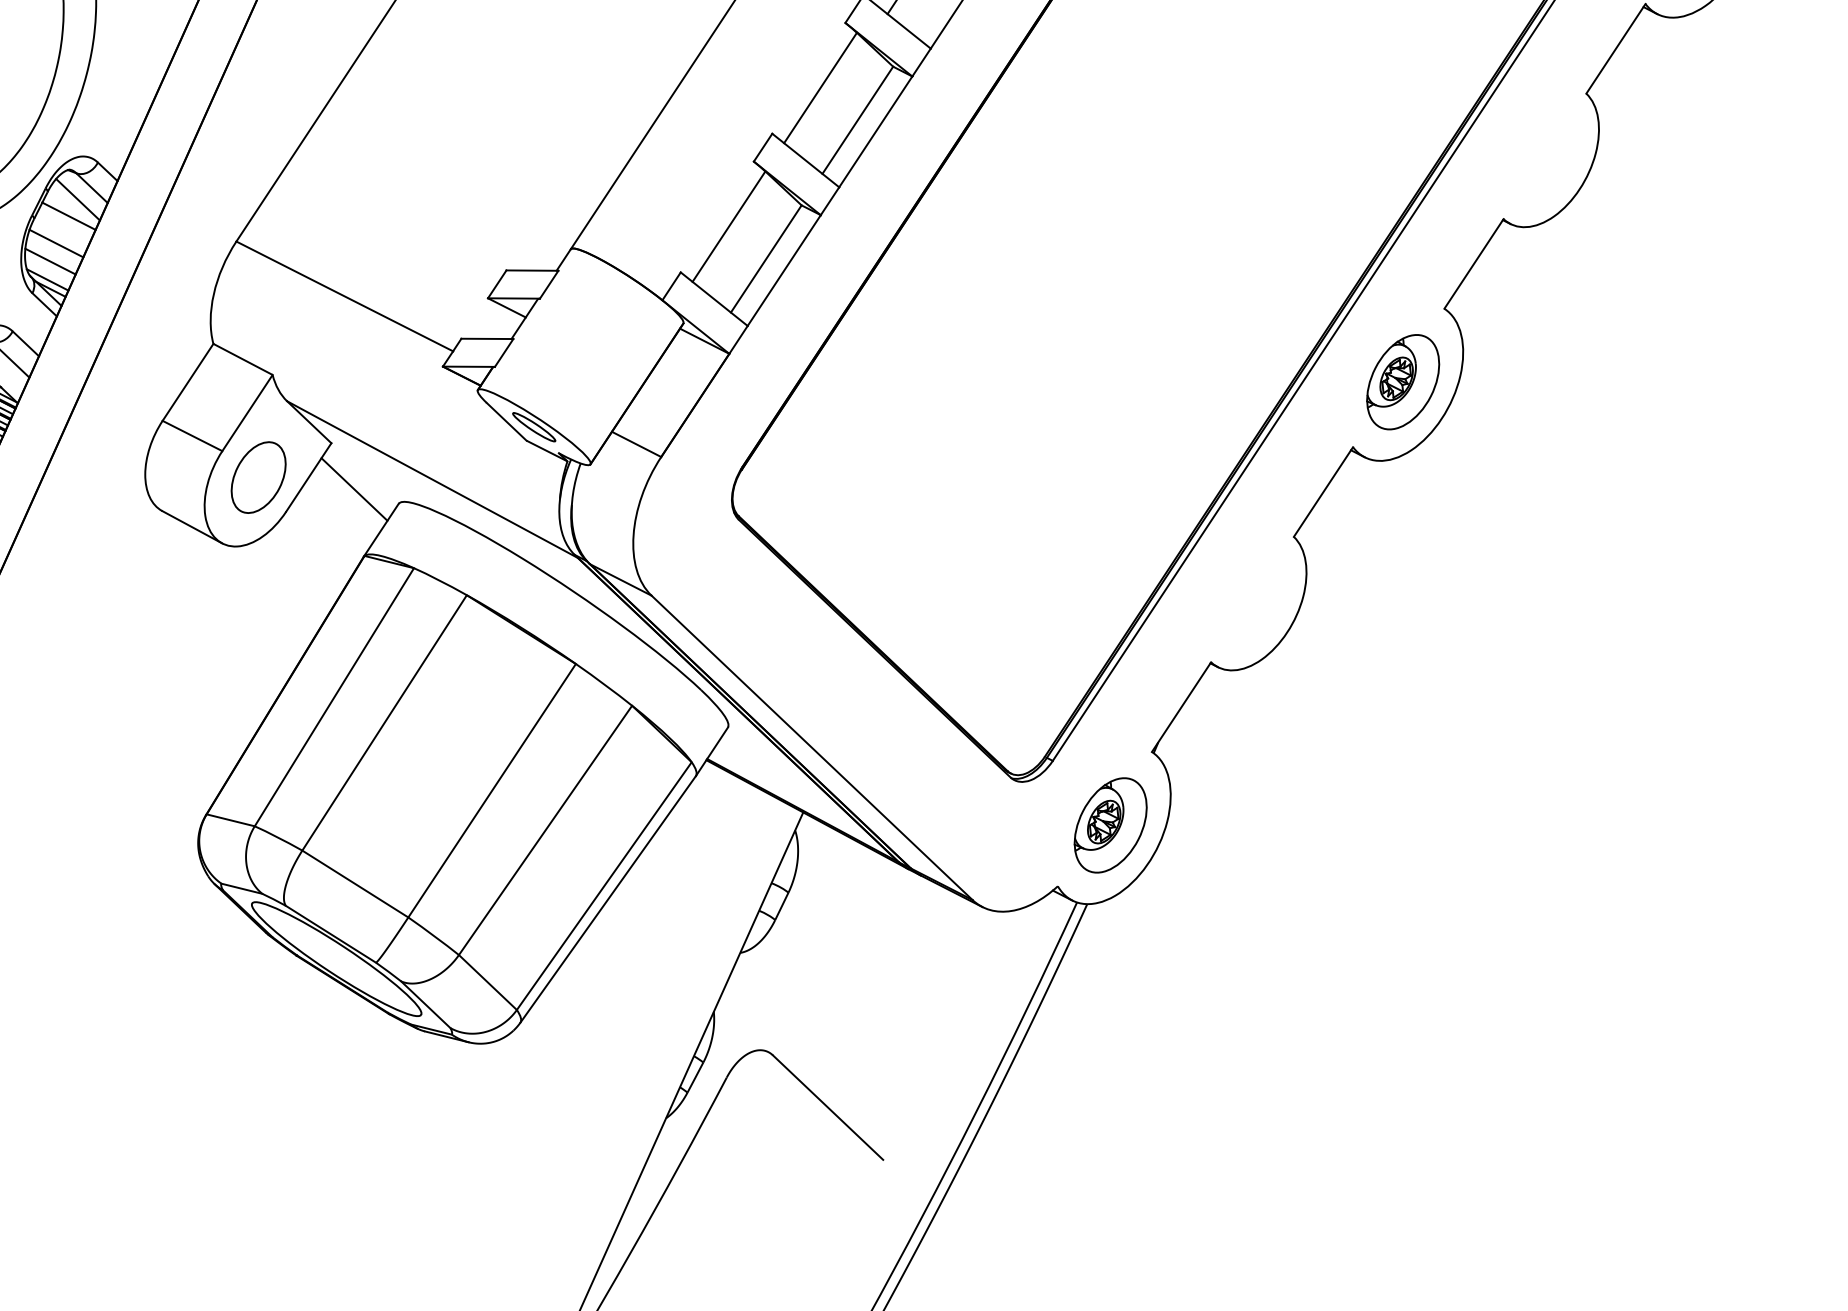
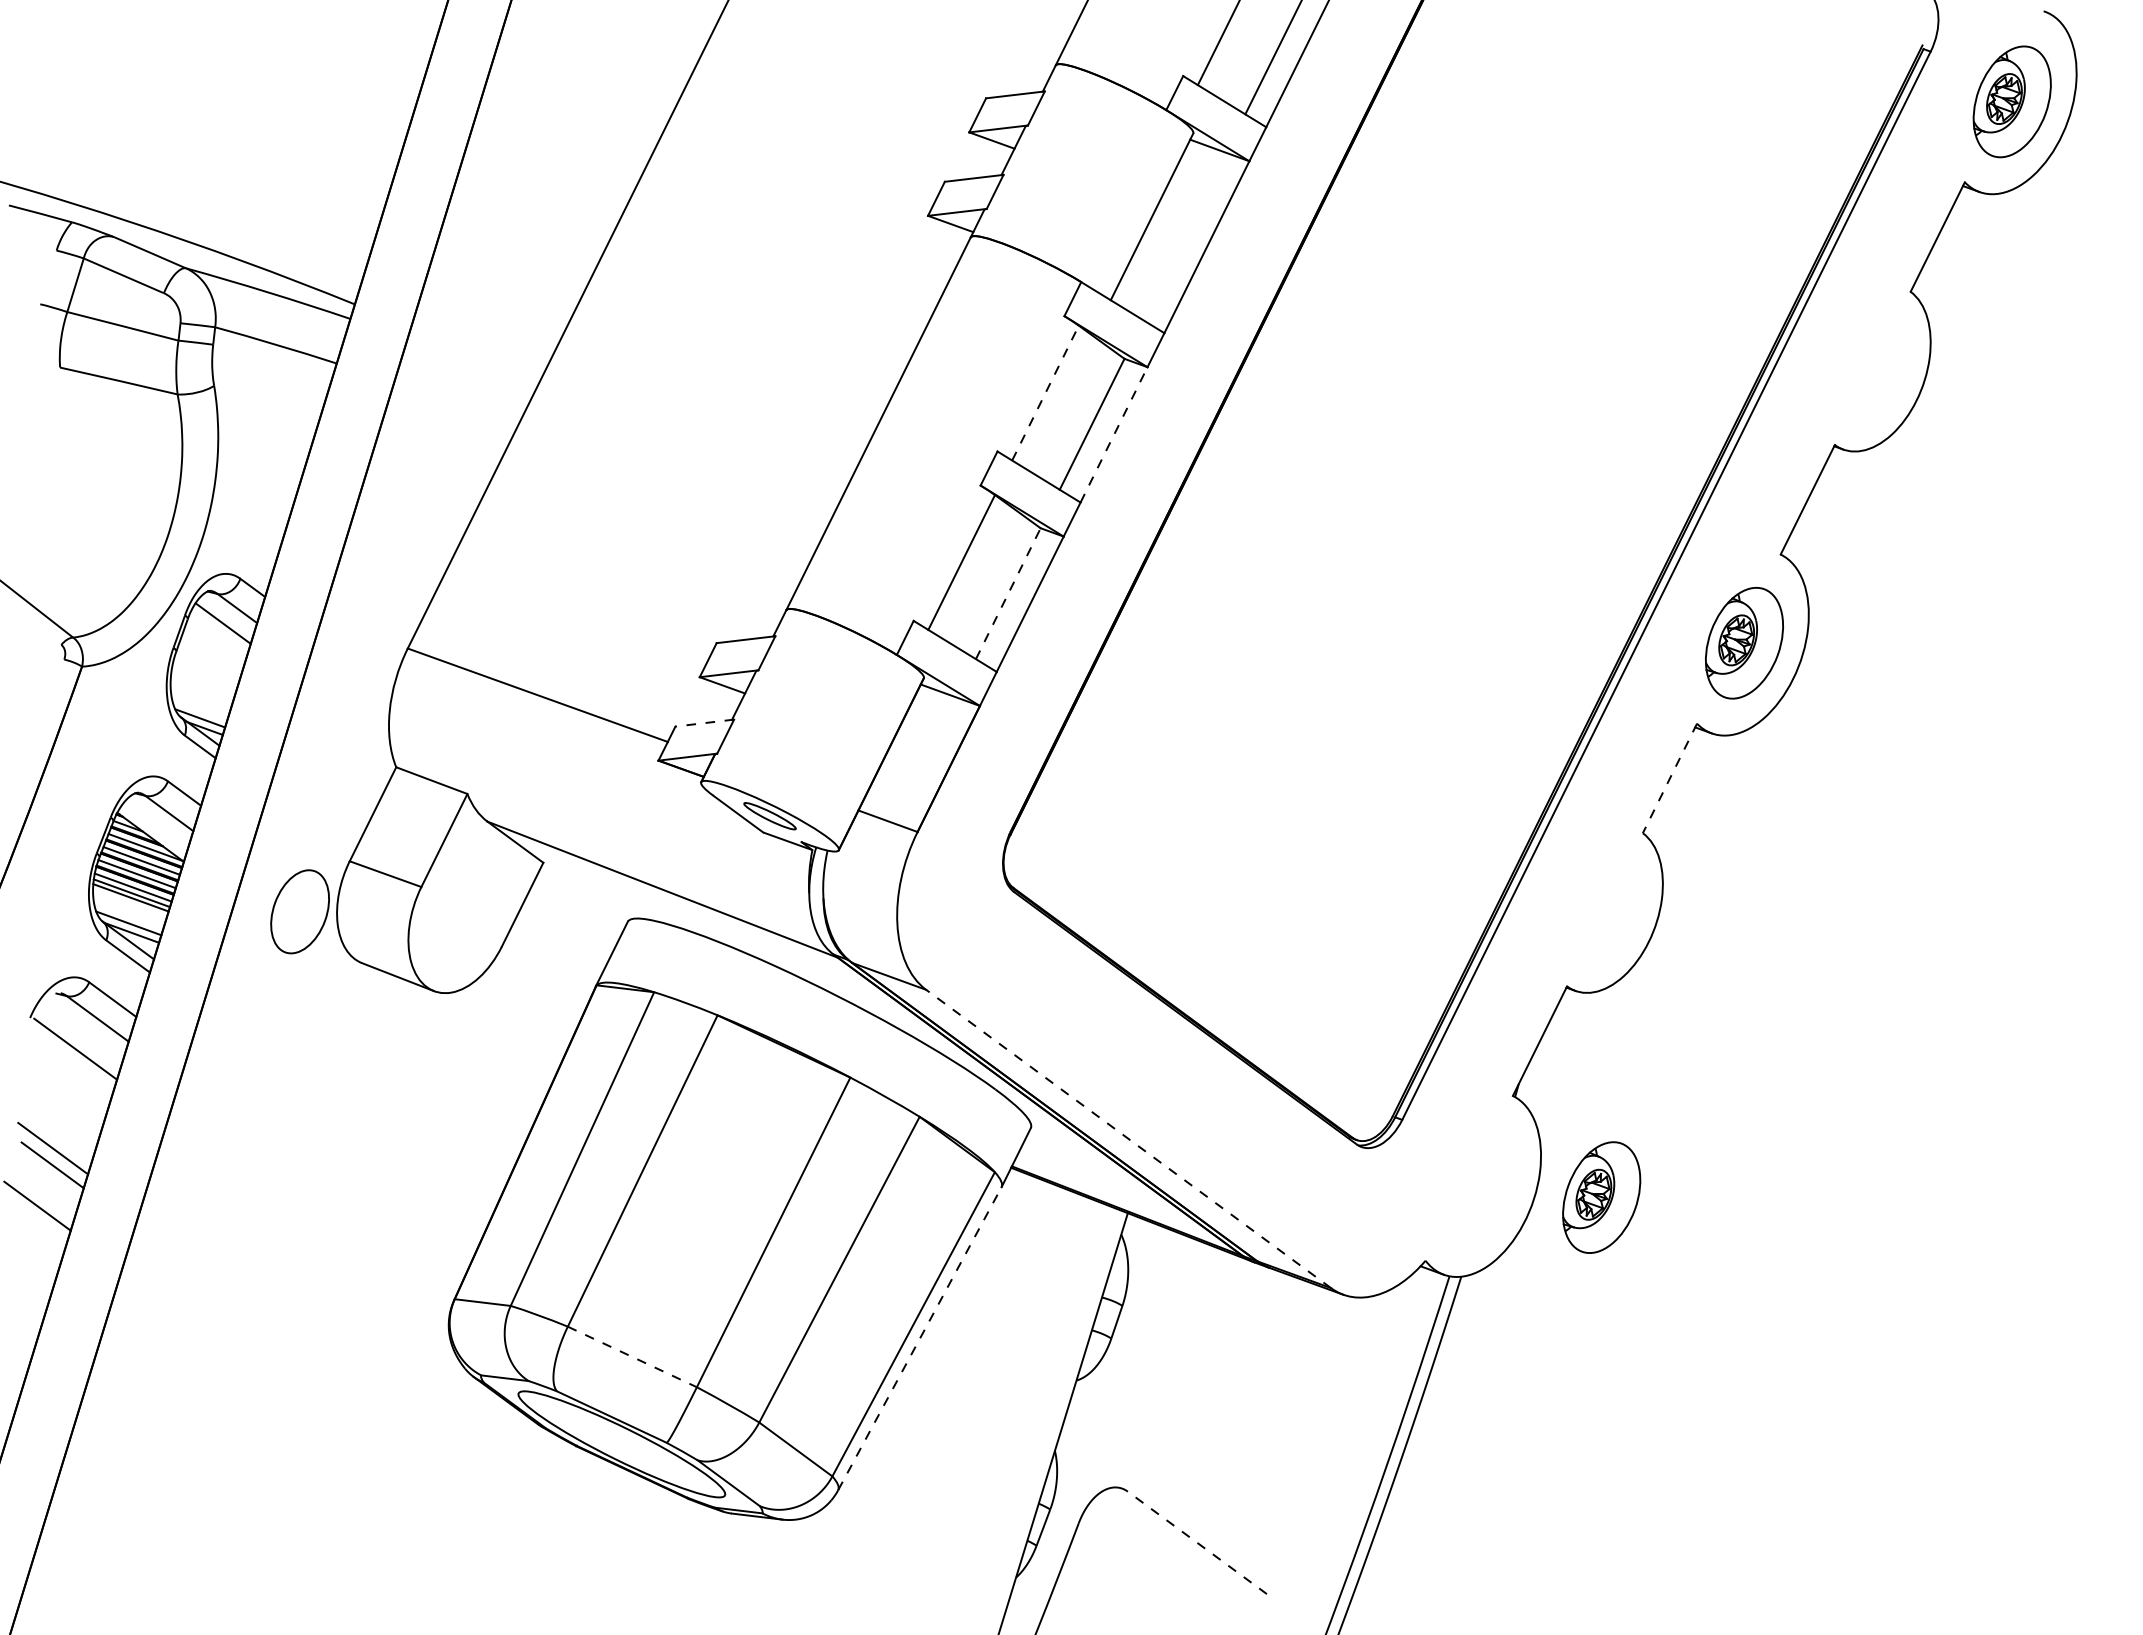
line: (820, 87) -> (1045, 392), solid -> dashed
line: (876, 131) -> (1114, 434), solid -> dashed
line: (69, 216) -> (215, 643), removed
line: (56, 242) -> (204, 675), removed
line: (766, 258) -> (1008, 593), solid -> dashed
line: (50, 261) -> (200, 697), removed
line: (487, 339) -> (704, 723), solid -> dashed
part: (258, 477) -> (299, 911), moved
line: (354, 489) -> (575, 911), removed
line: (1323, 492) -> (1669, 778), solid -> dashed
line: (811, 747) -> (1128, 1138), solid -> dashed
part: (1110, 825) -> (1601, 1197), moved
line: (355, 884) -> (632, 1357), solid -> dashed
line: (608, 899) -> (920, 1338), solid -> dashed
line: (827, 1107) -> (1196, 1542), solid -> dashed

